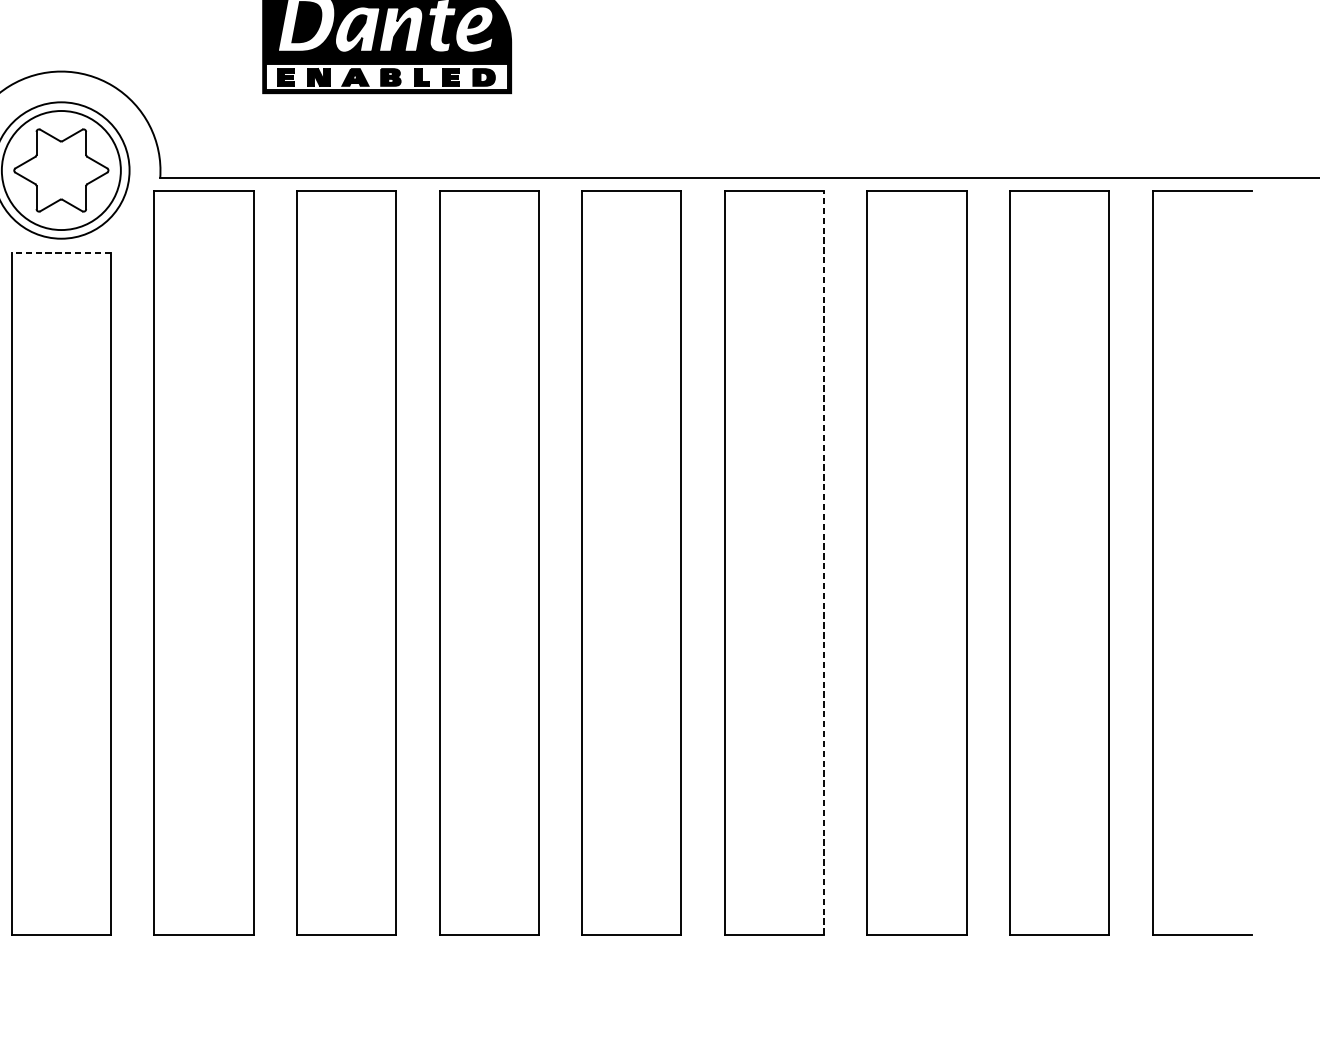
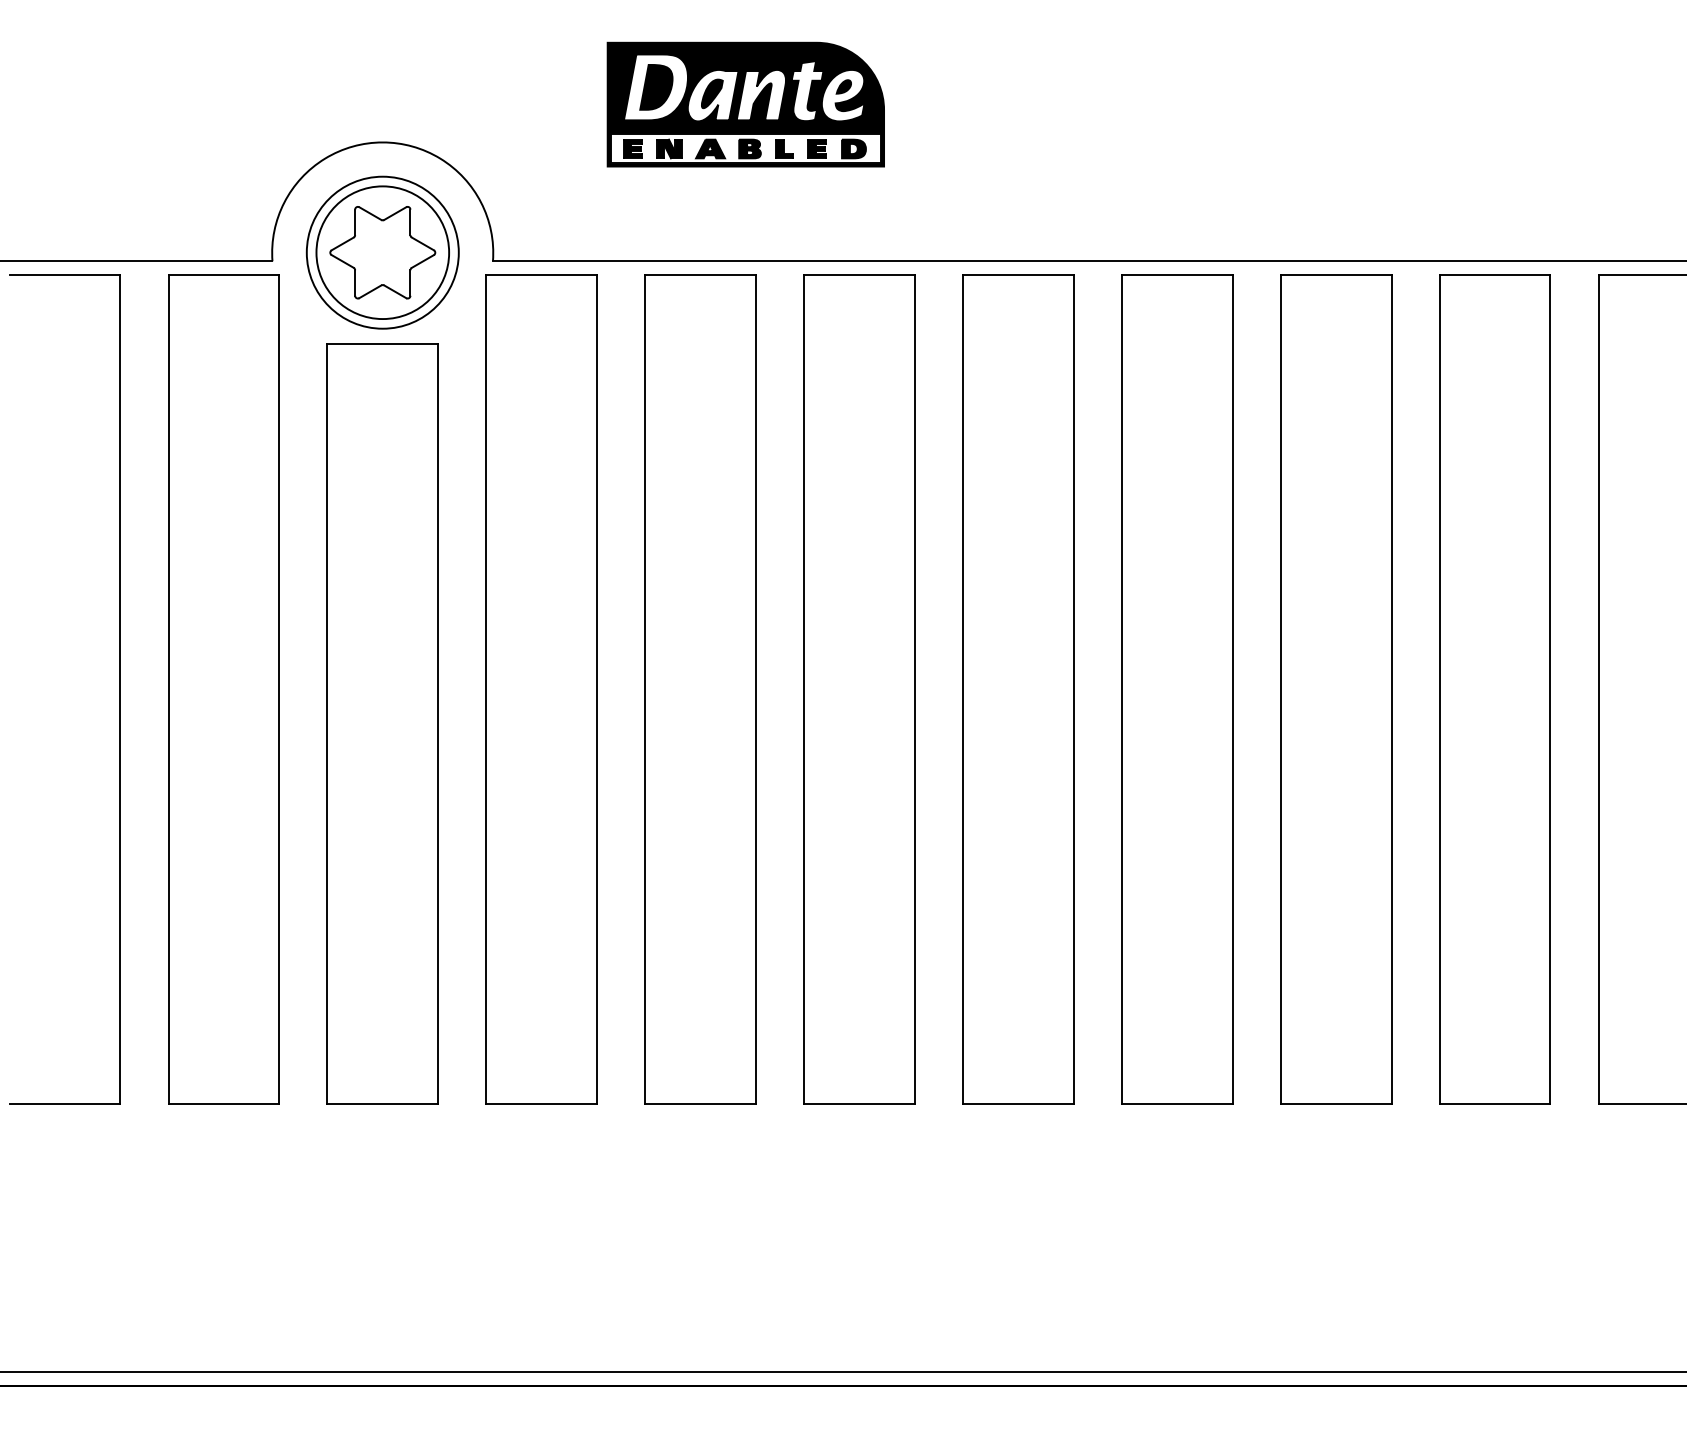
line: (61, 252) -> (382, 344), dashed -> solid
line: (823, 562) -> (1232, 689), dashed -> solid

